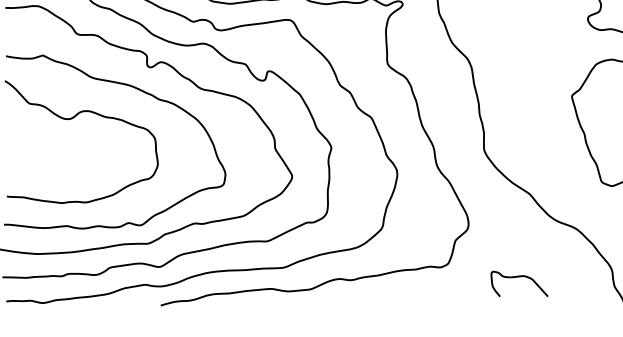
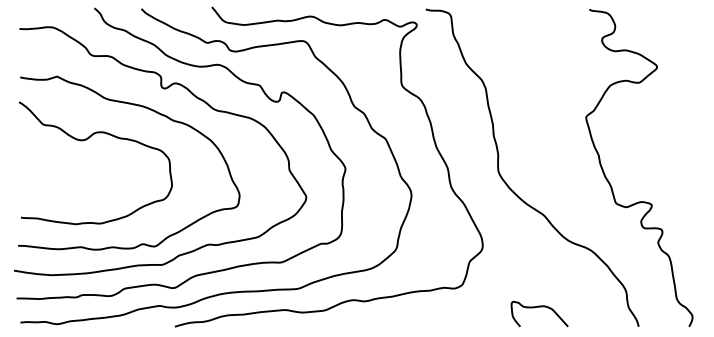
part: (519, 277) -> (539, 307), moved

